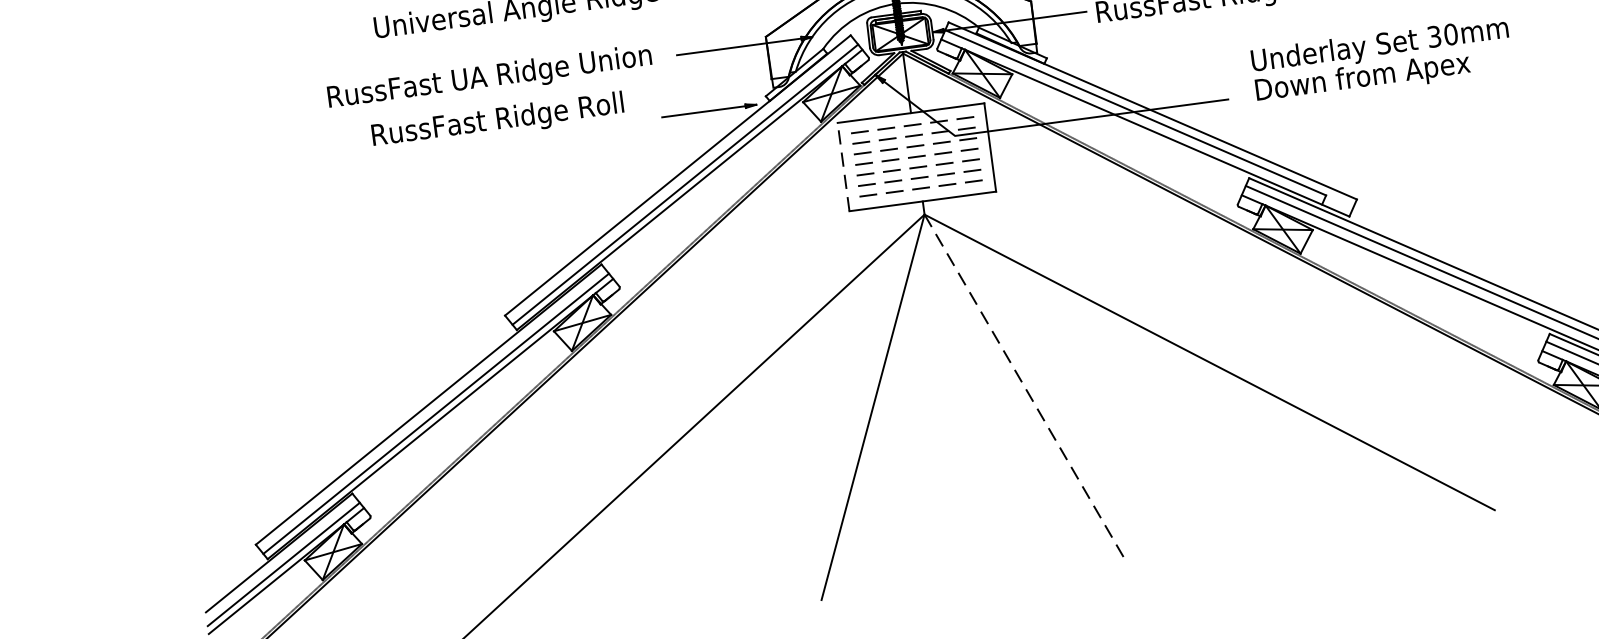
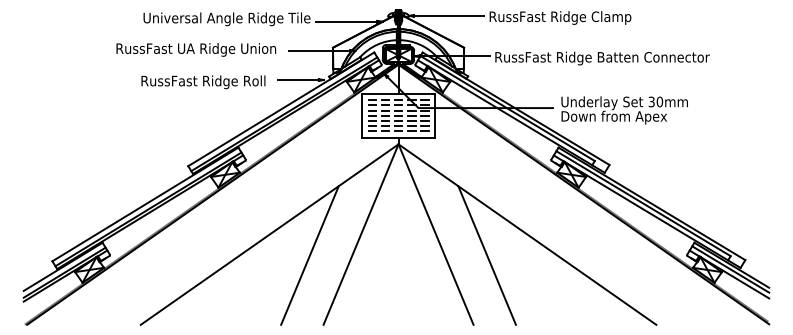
text: (1381, 61) -> (624, 110), moved
text: (498, 121) -> (203, 82), moved
line: (843, 166) -> (362, 115), dashed -> solid
line: (1025, 386) -> (436, 234), dashed -> solid
line: (1132, 415) -> (486, 255), added
line: (774, 463) -> (309, 255), added

